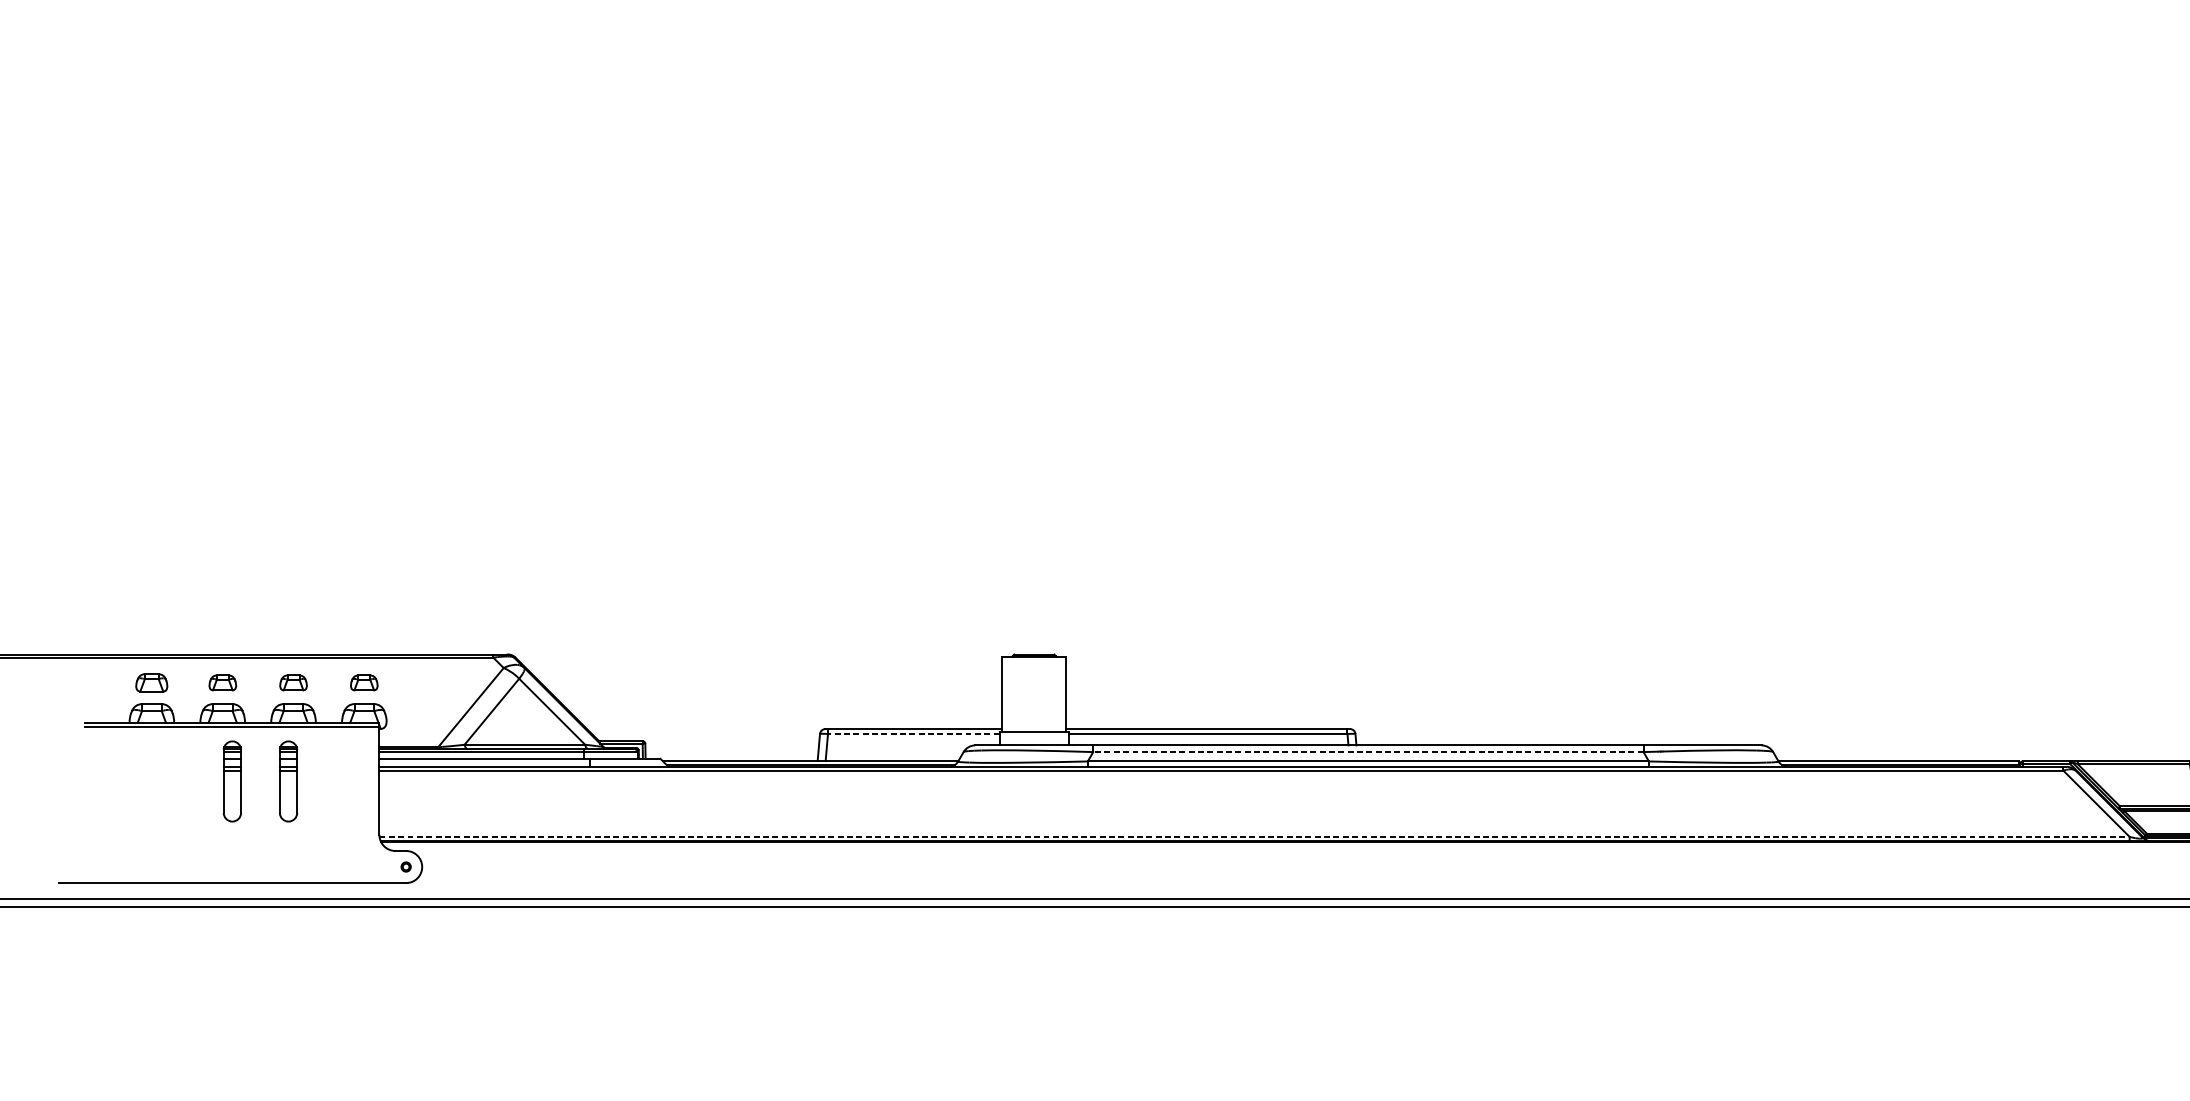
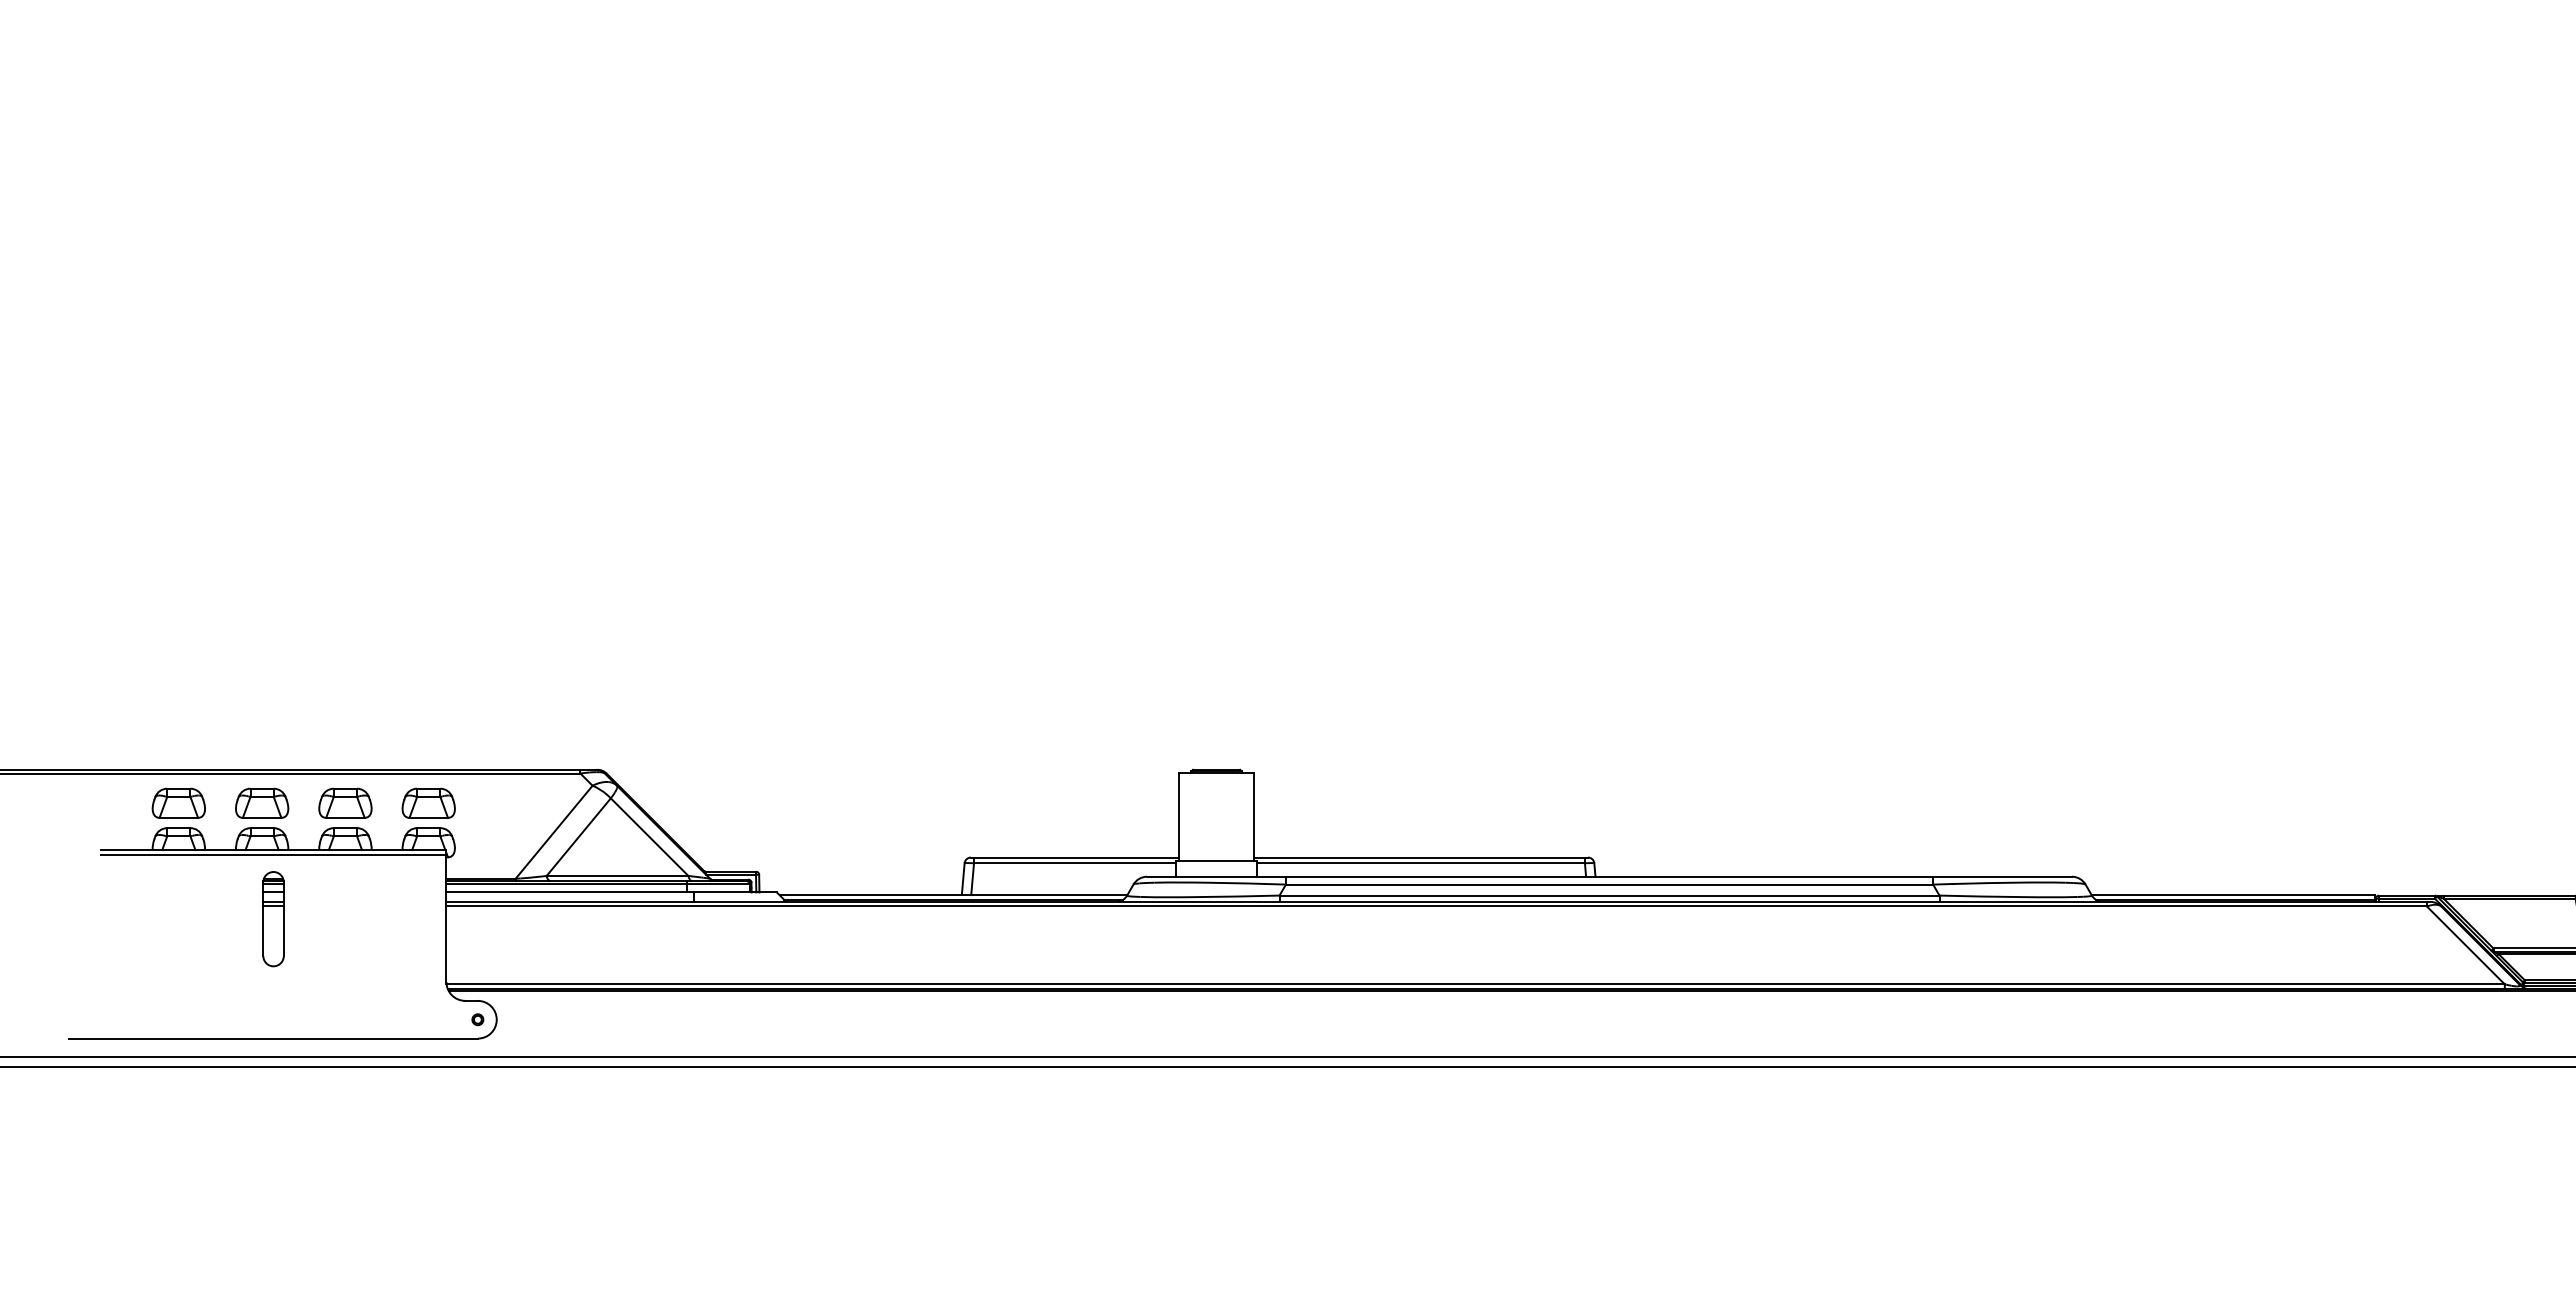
part: (151, 682) -> (178, 802), size x1.43
part: (223, 682) -> (262, 802), size x1.67
part: (293, 682) -> (345, 802), size x1.67
part: (364, 682) -> (428, 802), size x1.67
line: (913, 734) -> (1074, 863), dashed -> solid
line: (1368, 752) -> (1609, 884), dashed -> solid
part: (288, 781) -> (339, 919), removed
line: (1255, 837) -> (1476, 984), dashed -> solid

